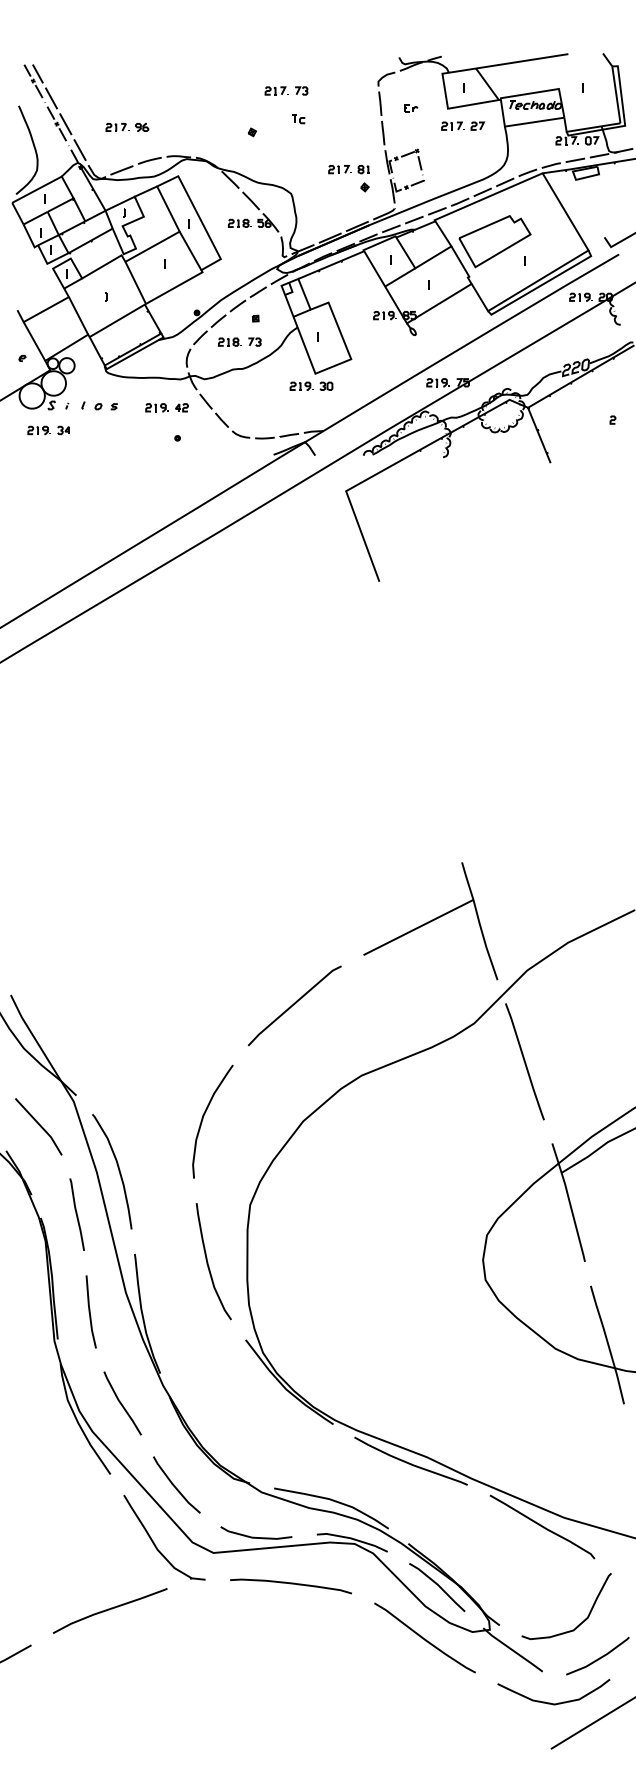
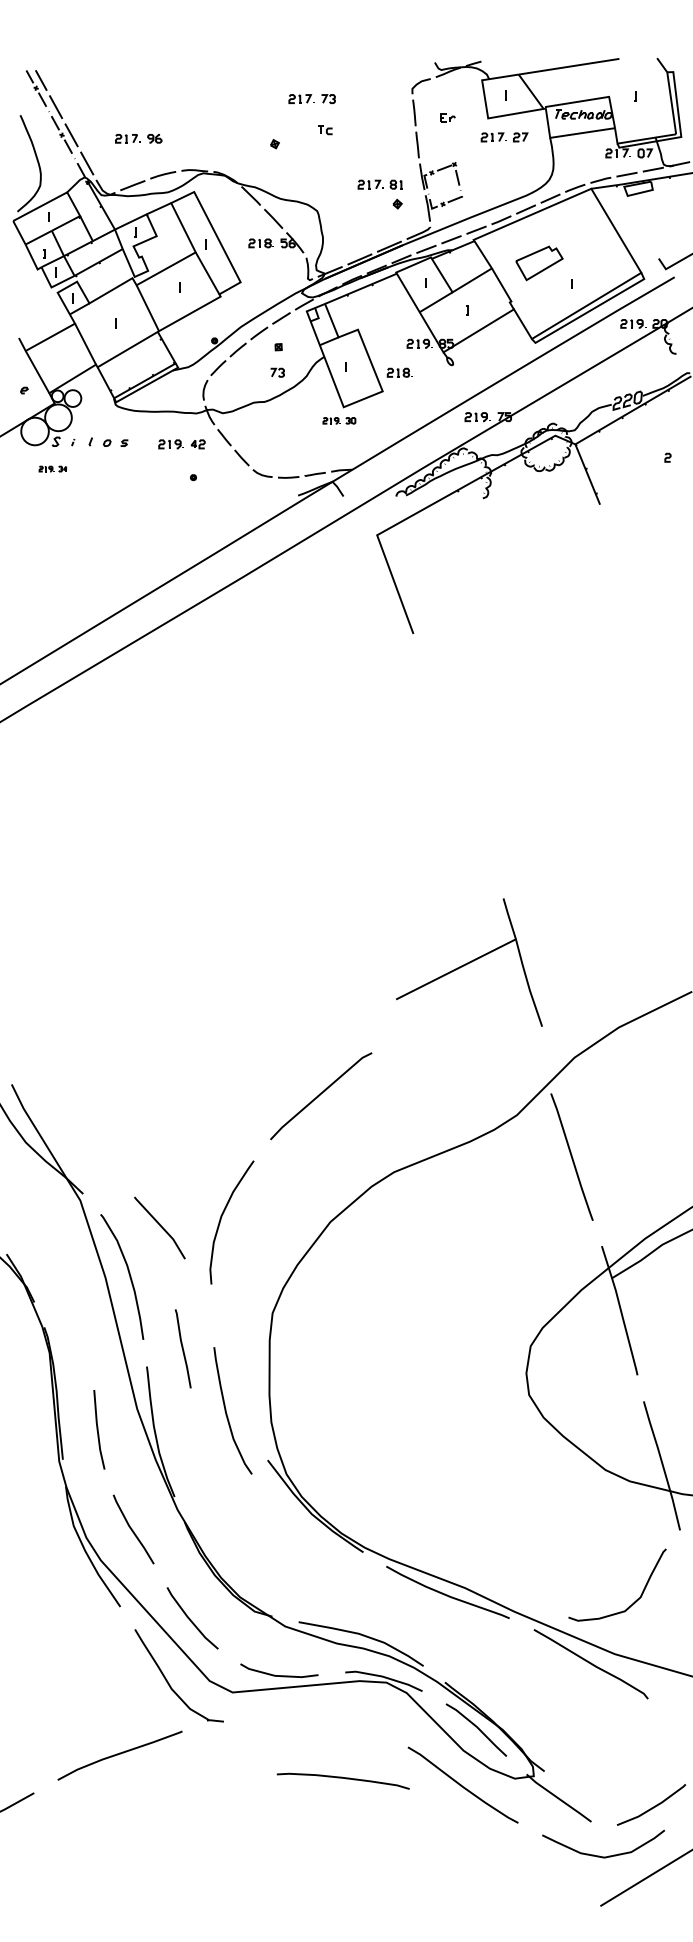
part: (494, 241) -> (538, 263), size x0.6
part: (229, 341) -> (399, 372), moved
part: (311, 385) -> (339, 420), size x0.7
part: (48, 430) -> (52, 469), size x0.6
part: (430, 921) -> (469, 962), moved
line: (38, 1125) -> (159, 1226), moved
line: (76, 1214) -> (182, 1348), moved
curve: (208, 1262) -> (227, 1411), moved
curve: (290, 1584) -> (342, 1779), moved
curve: (580, 1622) -> (632, 1602), moved

